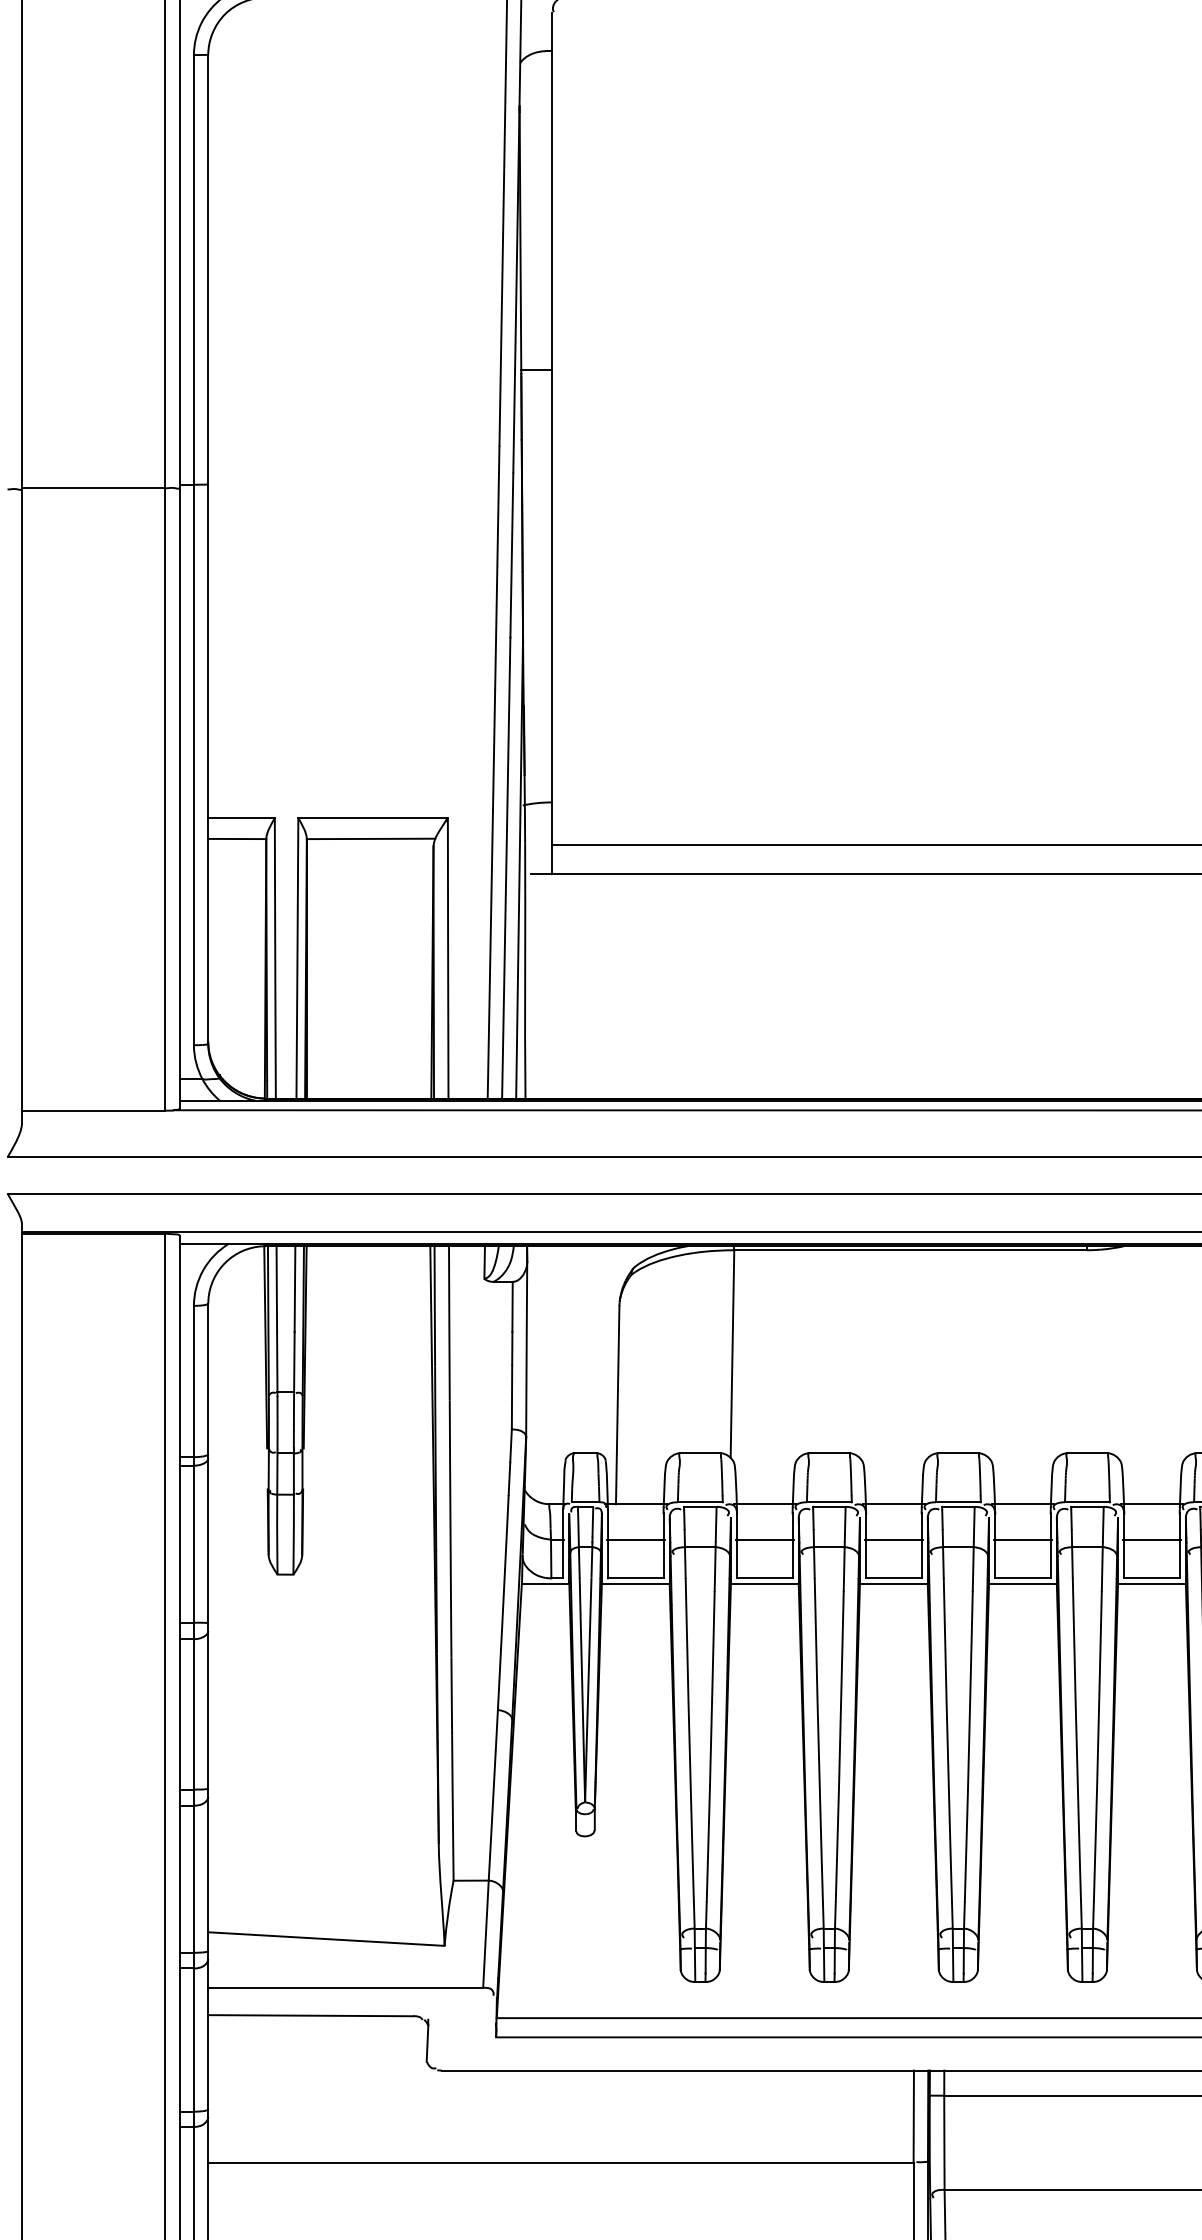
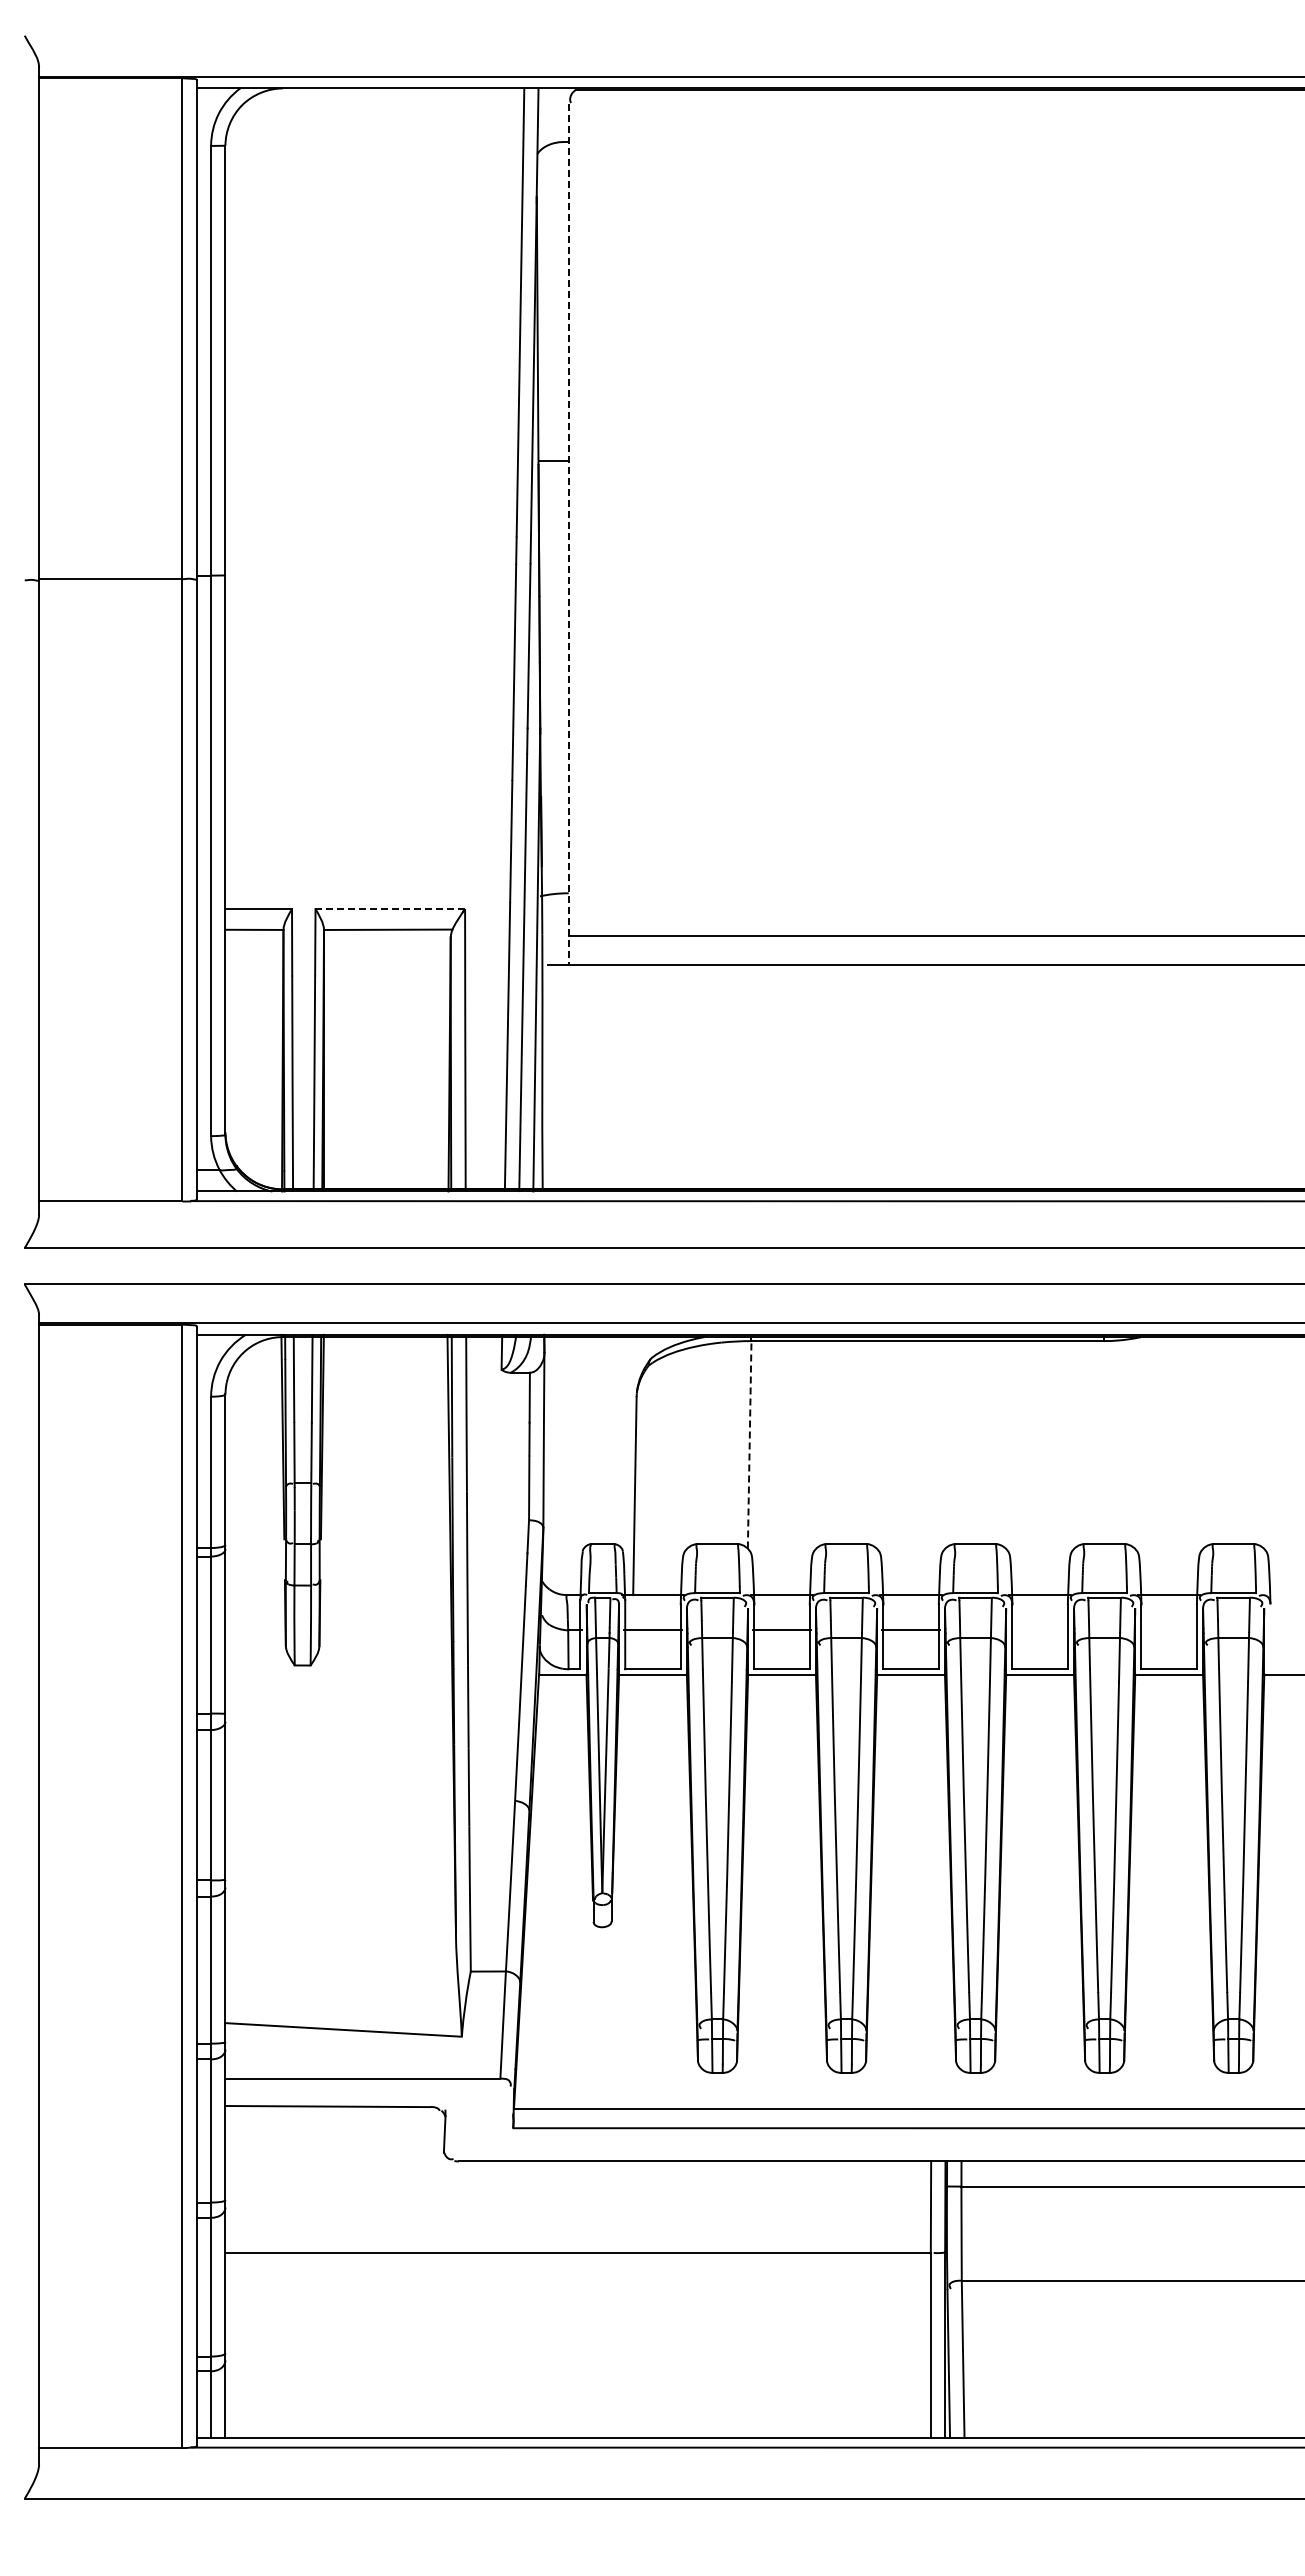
line: (551, 444) -> (568, 535), solid -> dashed
line: (373, 818) -> (390, 909), solid -> dashed
line: (732, 1353) -> (749, 1444), solid -> dashed
line: (1023, 1539) -> (1040, 1630), removed
line: (1152, 1539) -> (1169, 1630), removed

